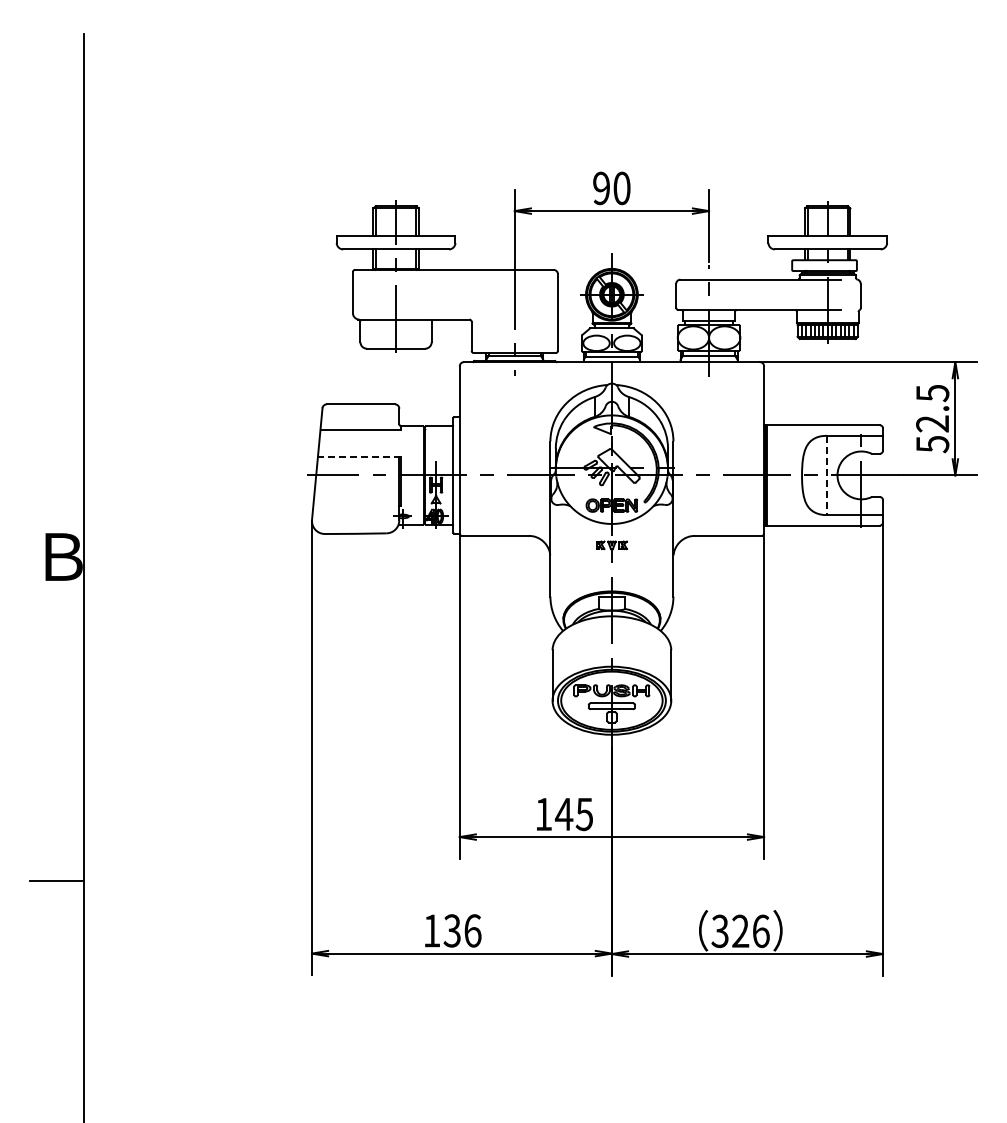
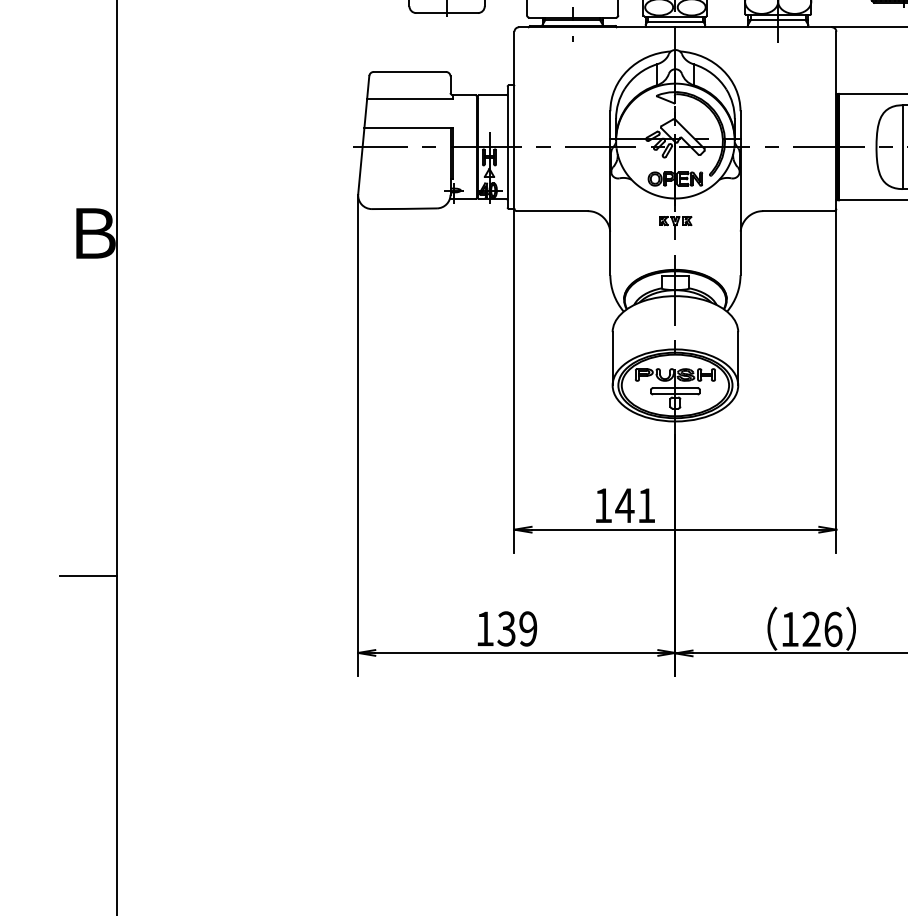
line: (359, 456) -> (408, 127), dashed -> solid
line: (826, 475) -> (902, 147), dashed -> solid
text: (583, 814) -> (645, 505), 145 -> 141
text: (472, 930) -> (527, 628), 136 -> 139
text: (719, 931) -> (789, 629), 326 -> 126

